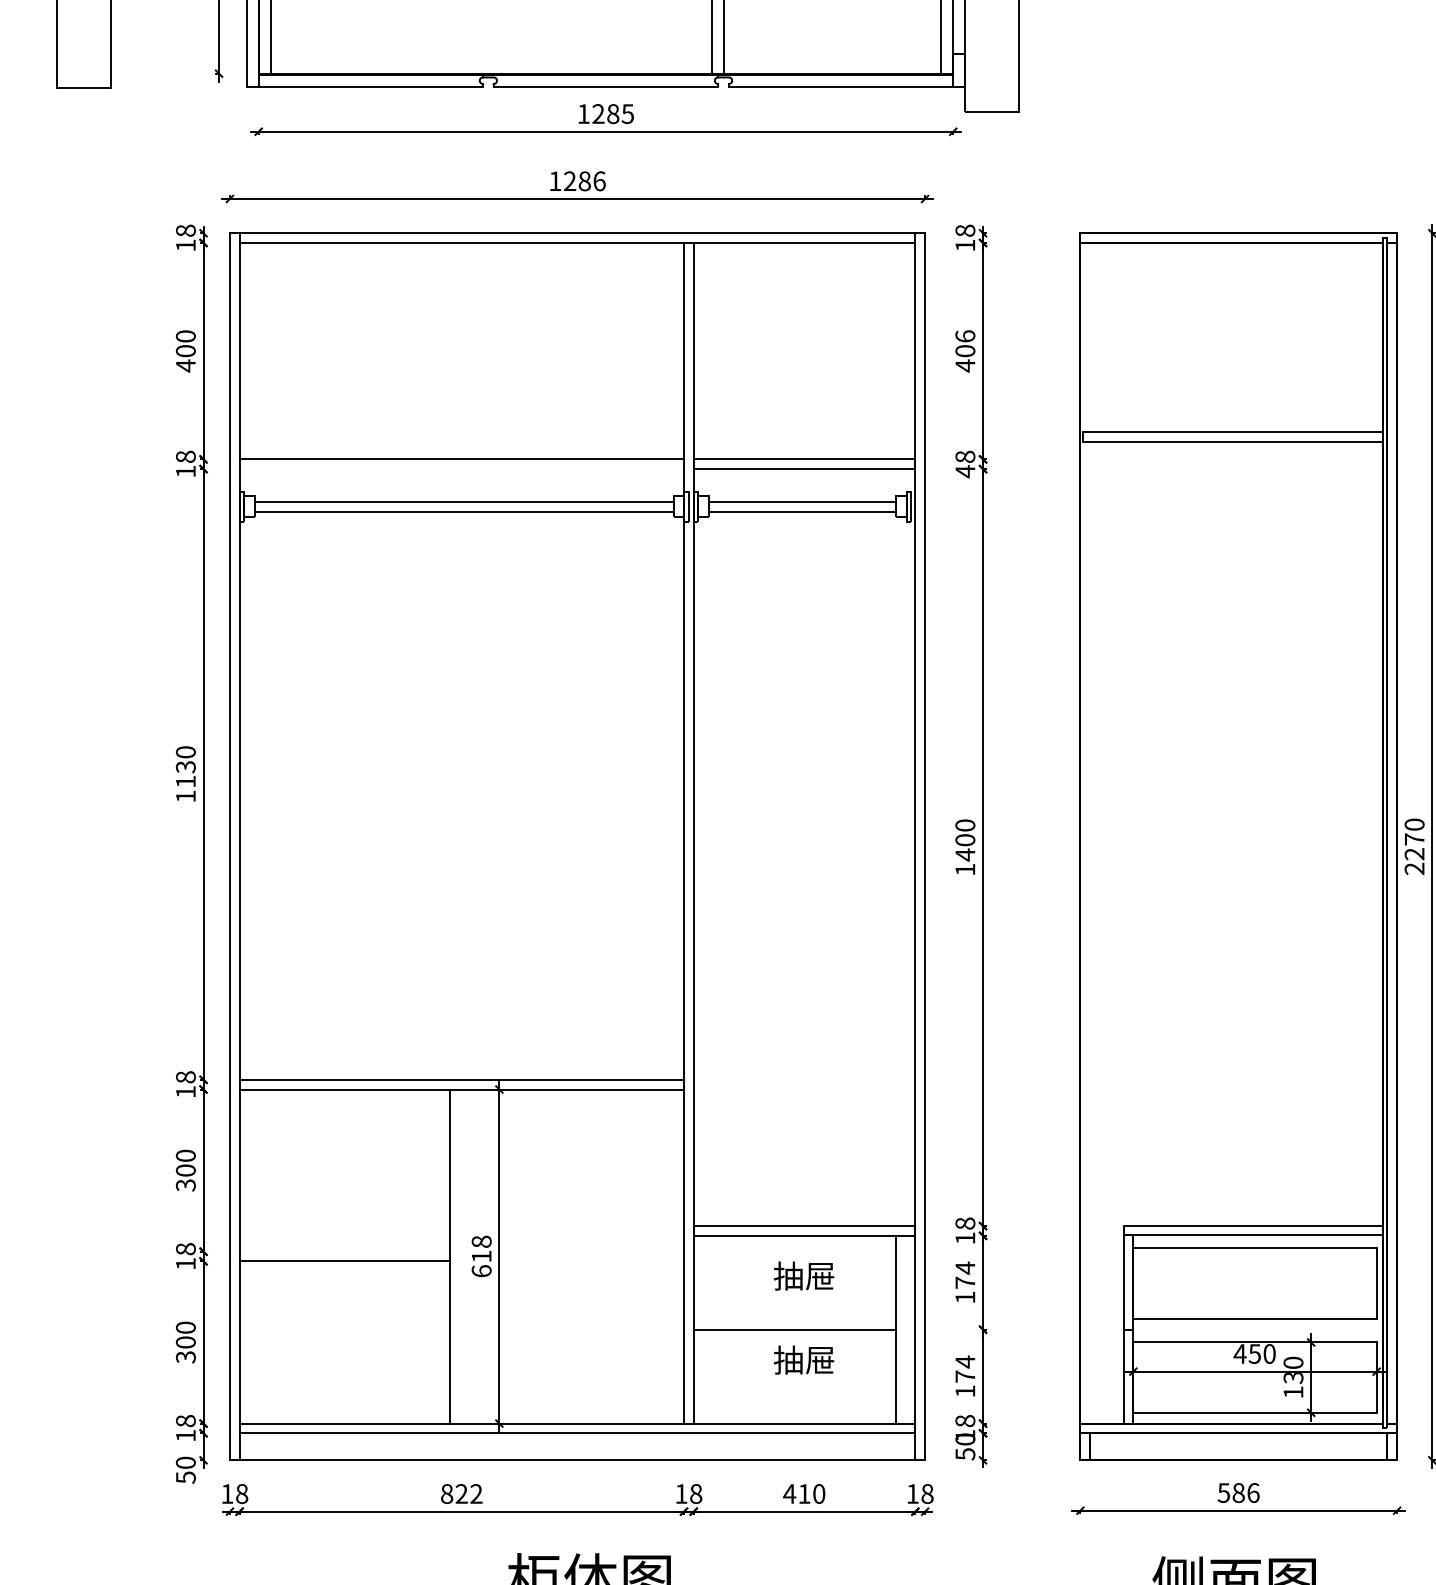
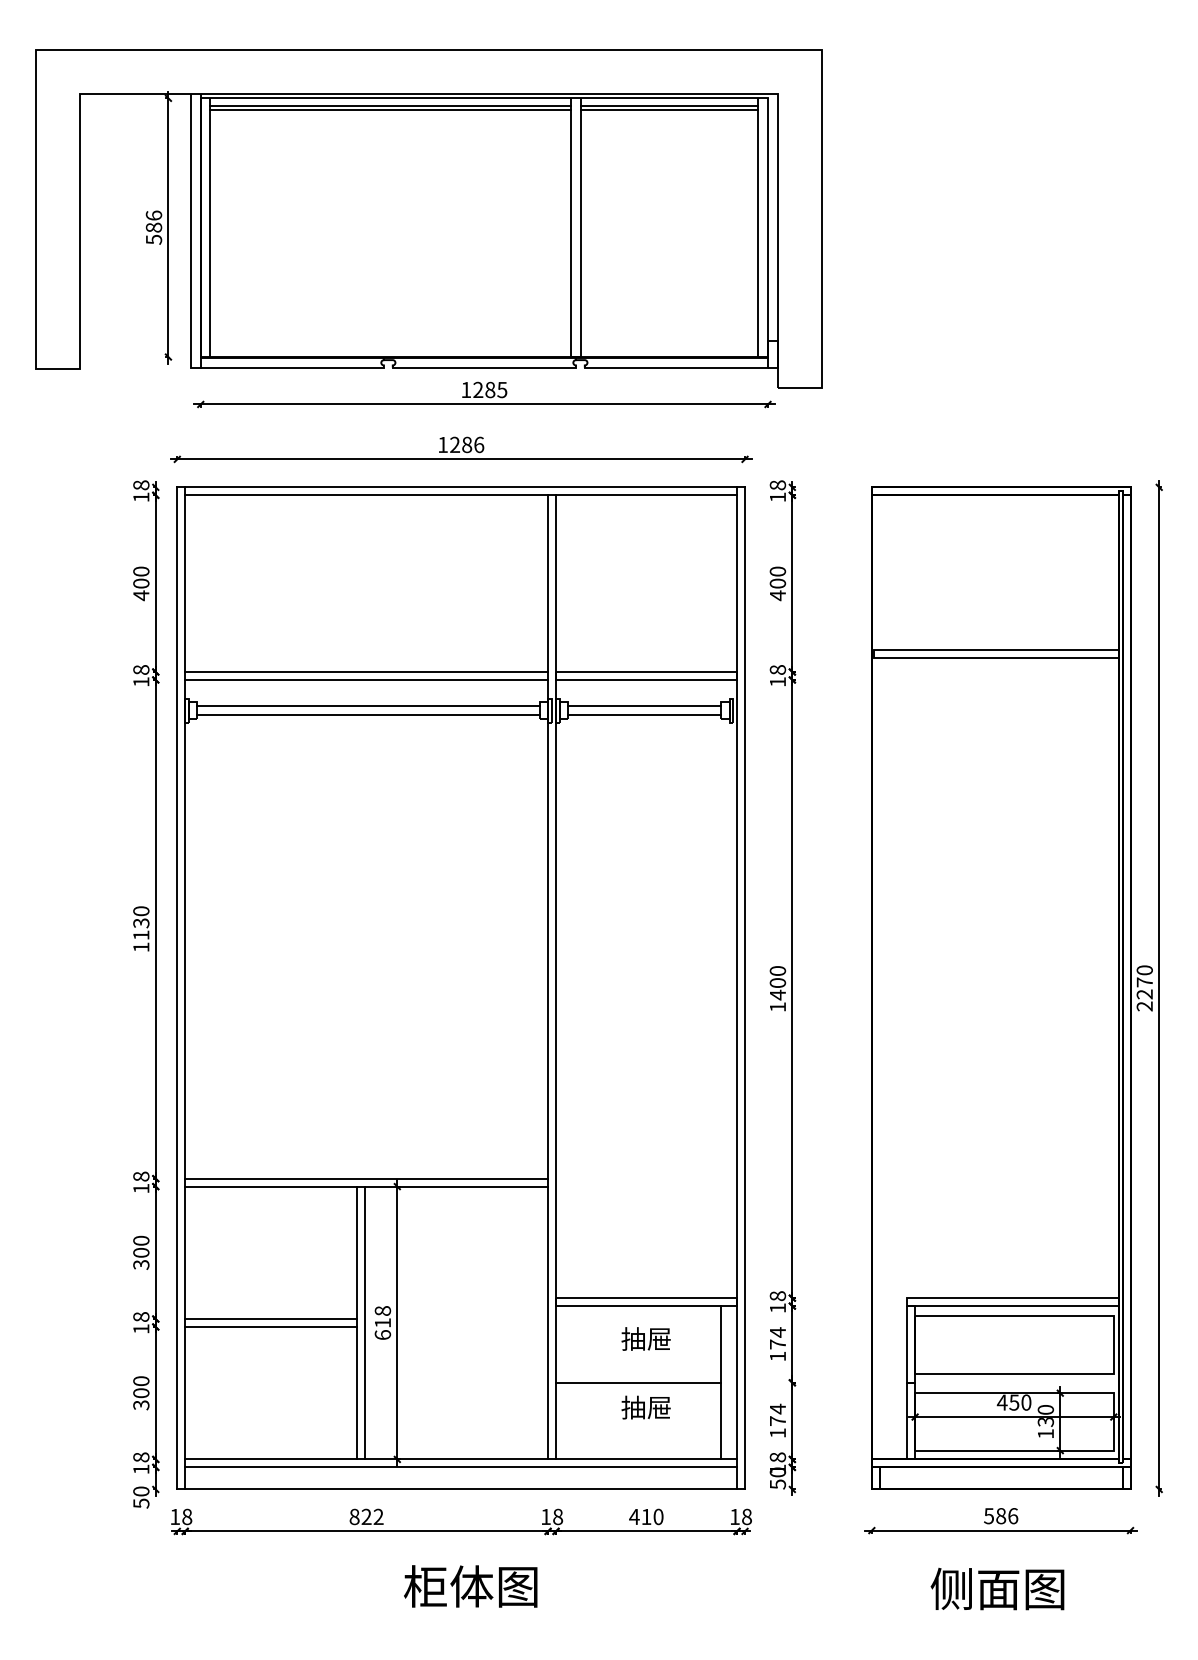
text: (964, 336) -> (777, 571), 406 -> 400
line: (461, 468) -> (366, 679), added
text: (964, 470) -> (777, 681), 48 -> 18
line: (344, 1252) -> (270, 1319), added
line: (459, 1255) -> (364, 1322), added

